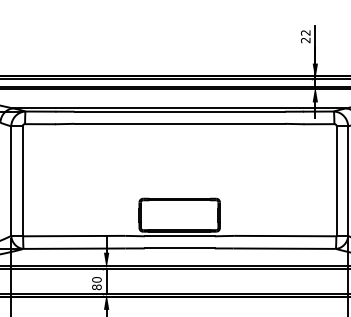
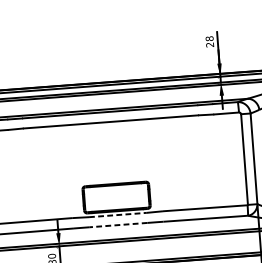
text: (305, 32) -> (209, 38), 22 -> 28
line: (179, 236) -> (117, 215), solid -> dashed
line: (179, 248) -> (118, 225), solid -> dashed

